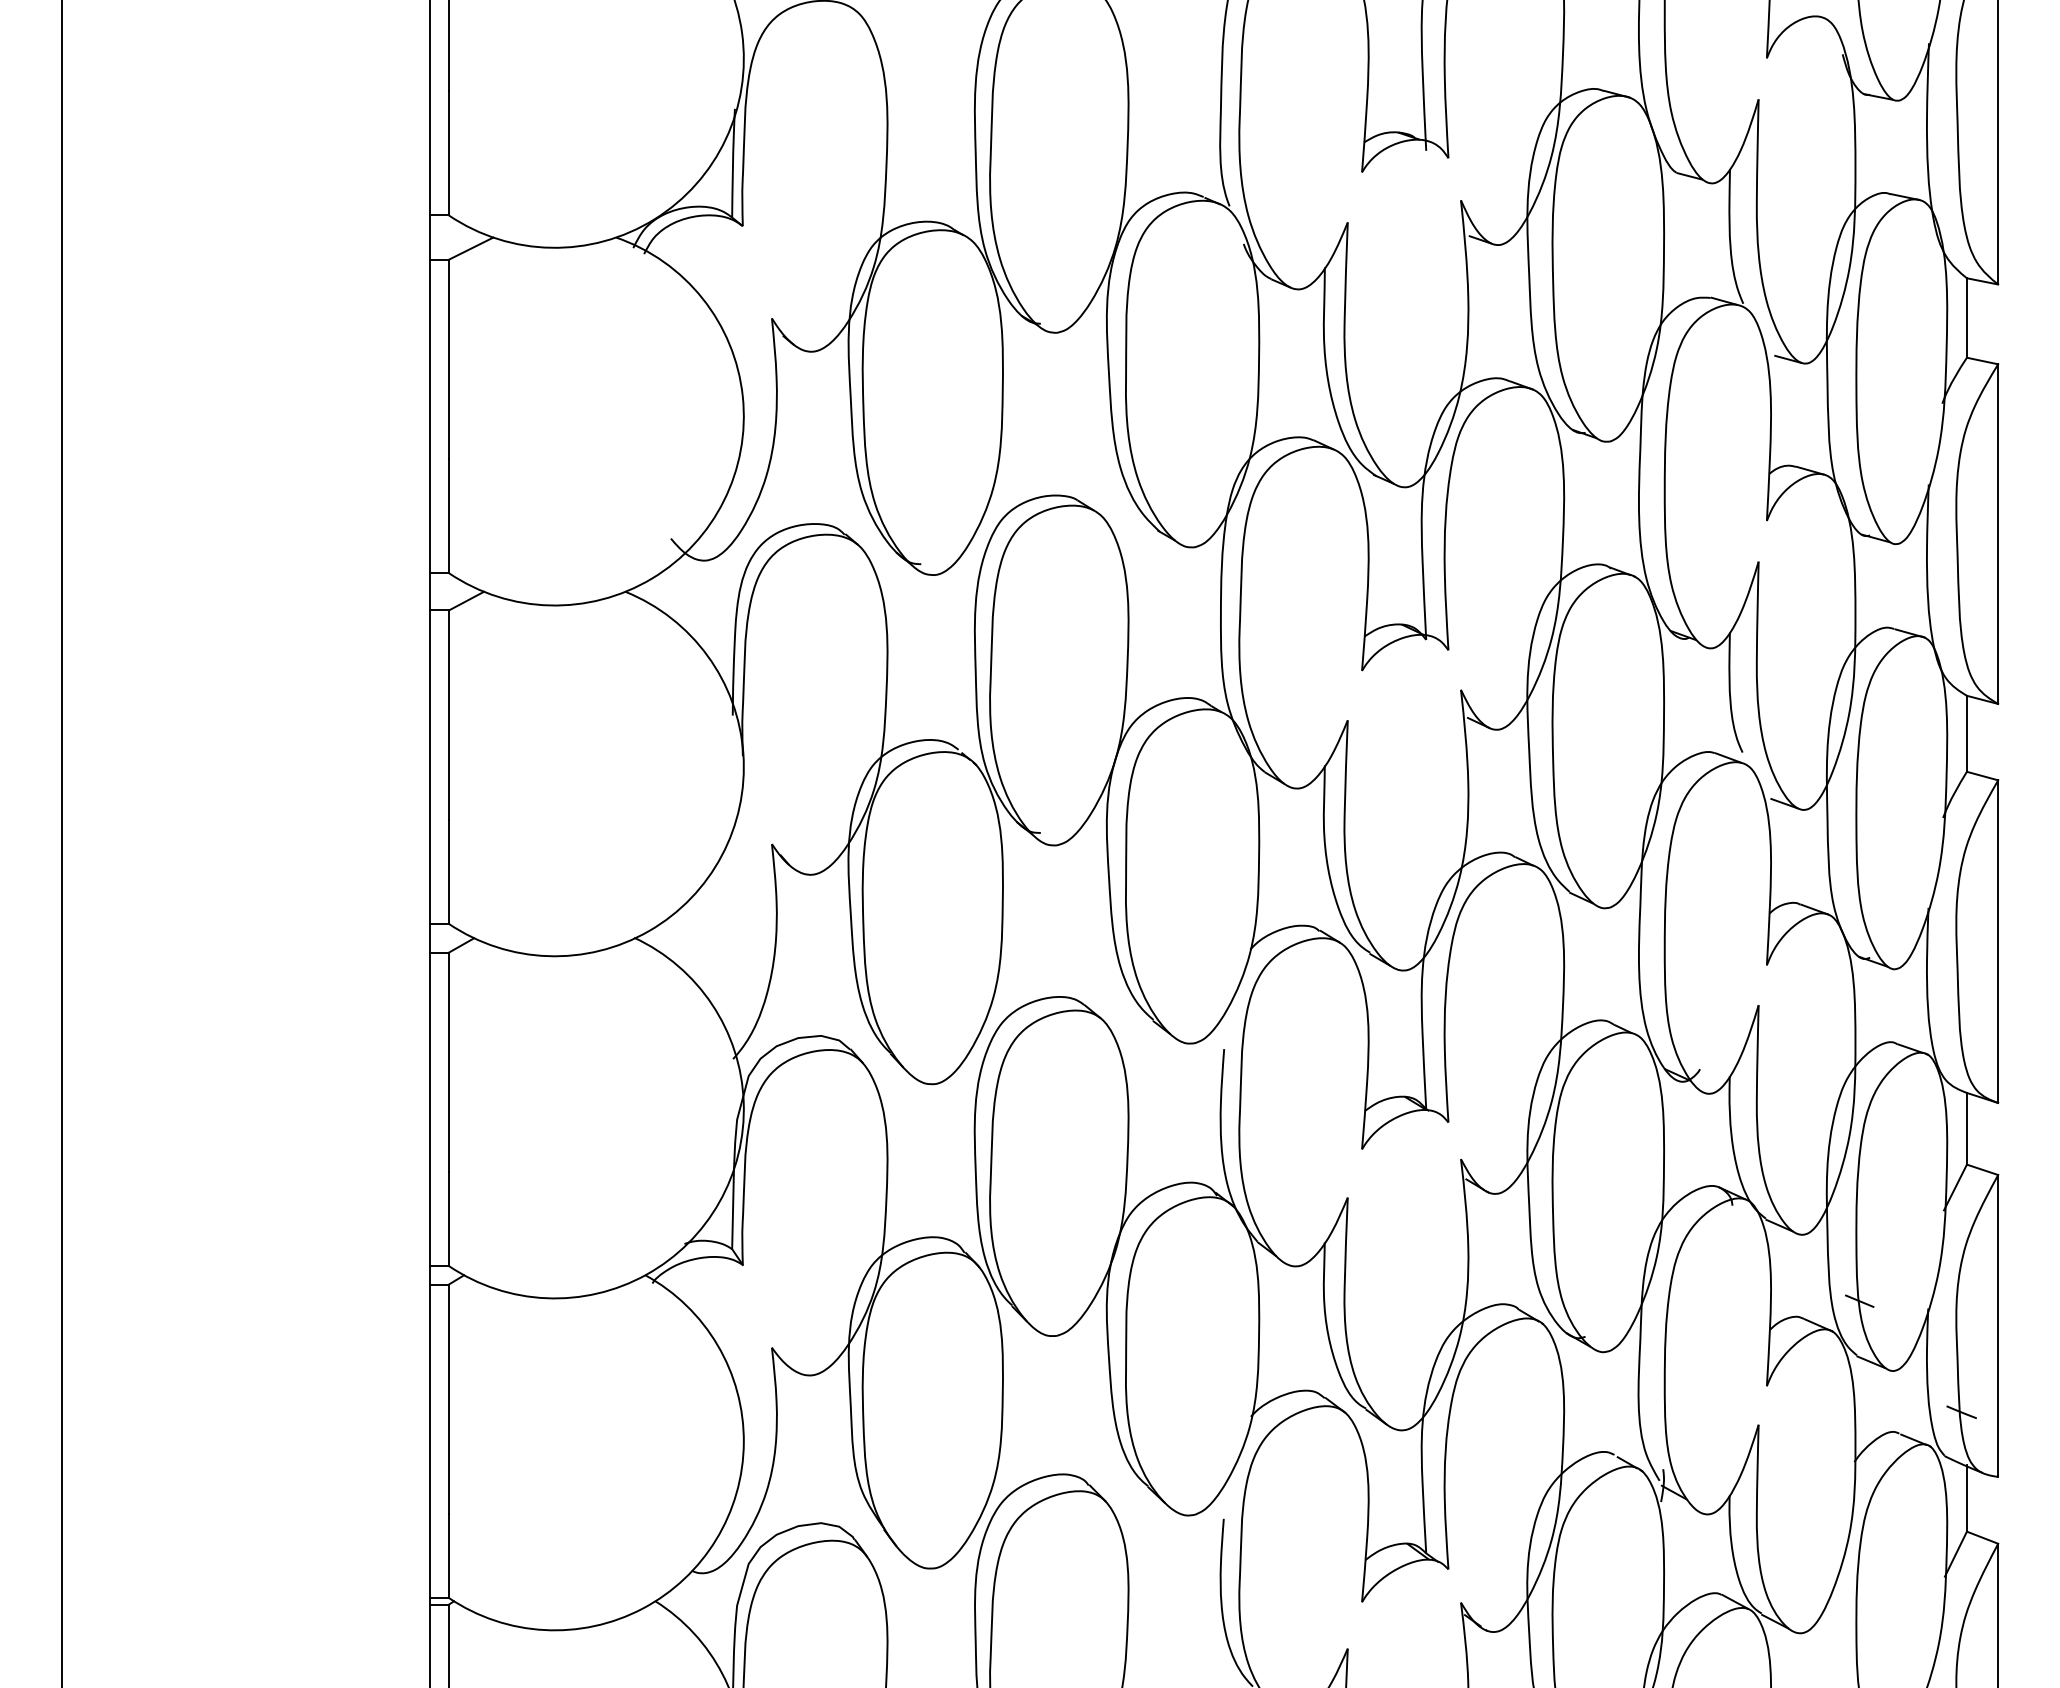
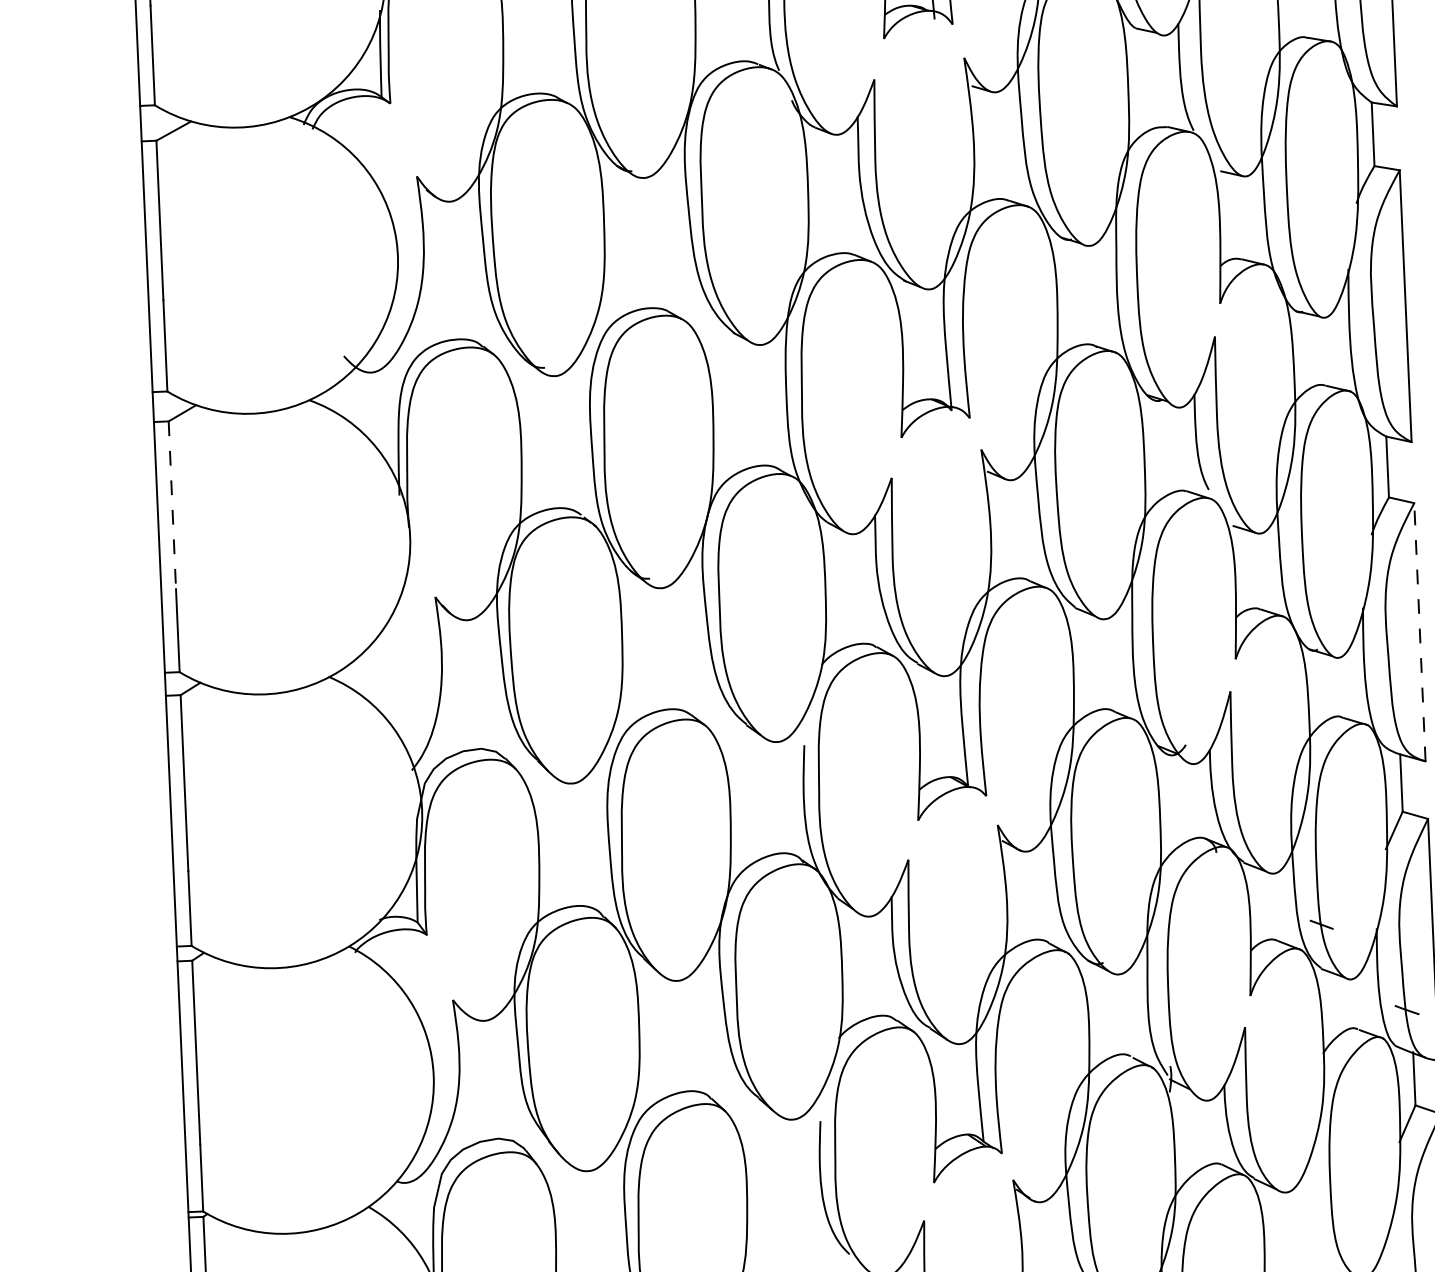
line: (448, 715) -> (172, 505), solid -> dashed
line: (1998, 941) -> (1420, 632), solid -> dashed

